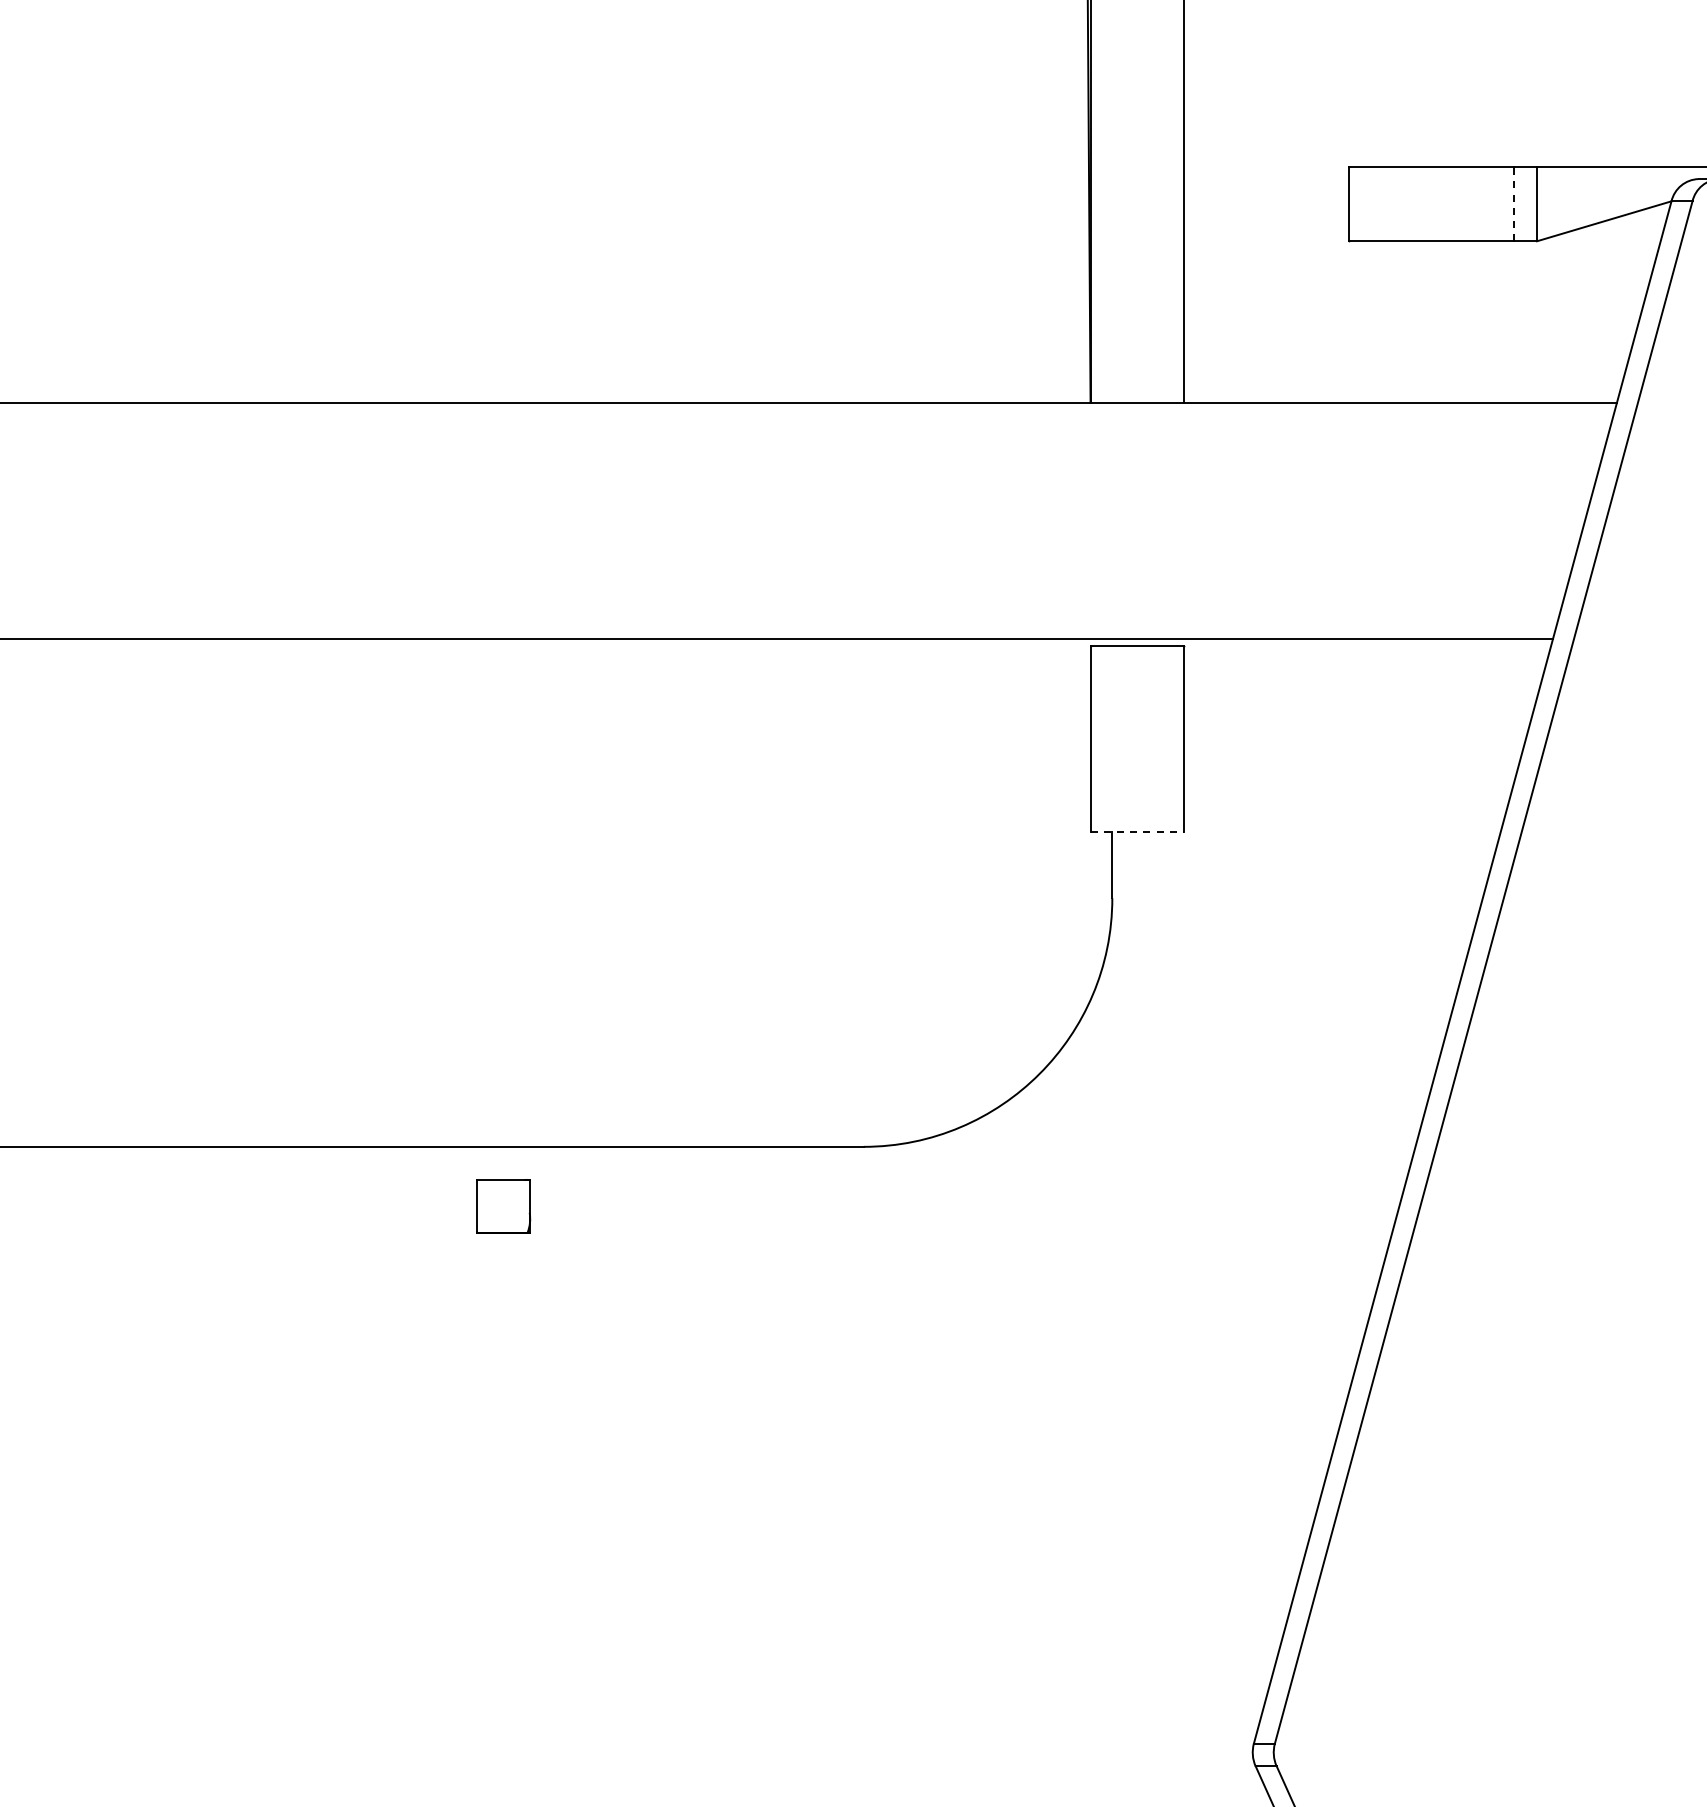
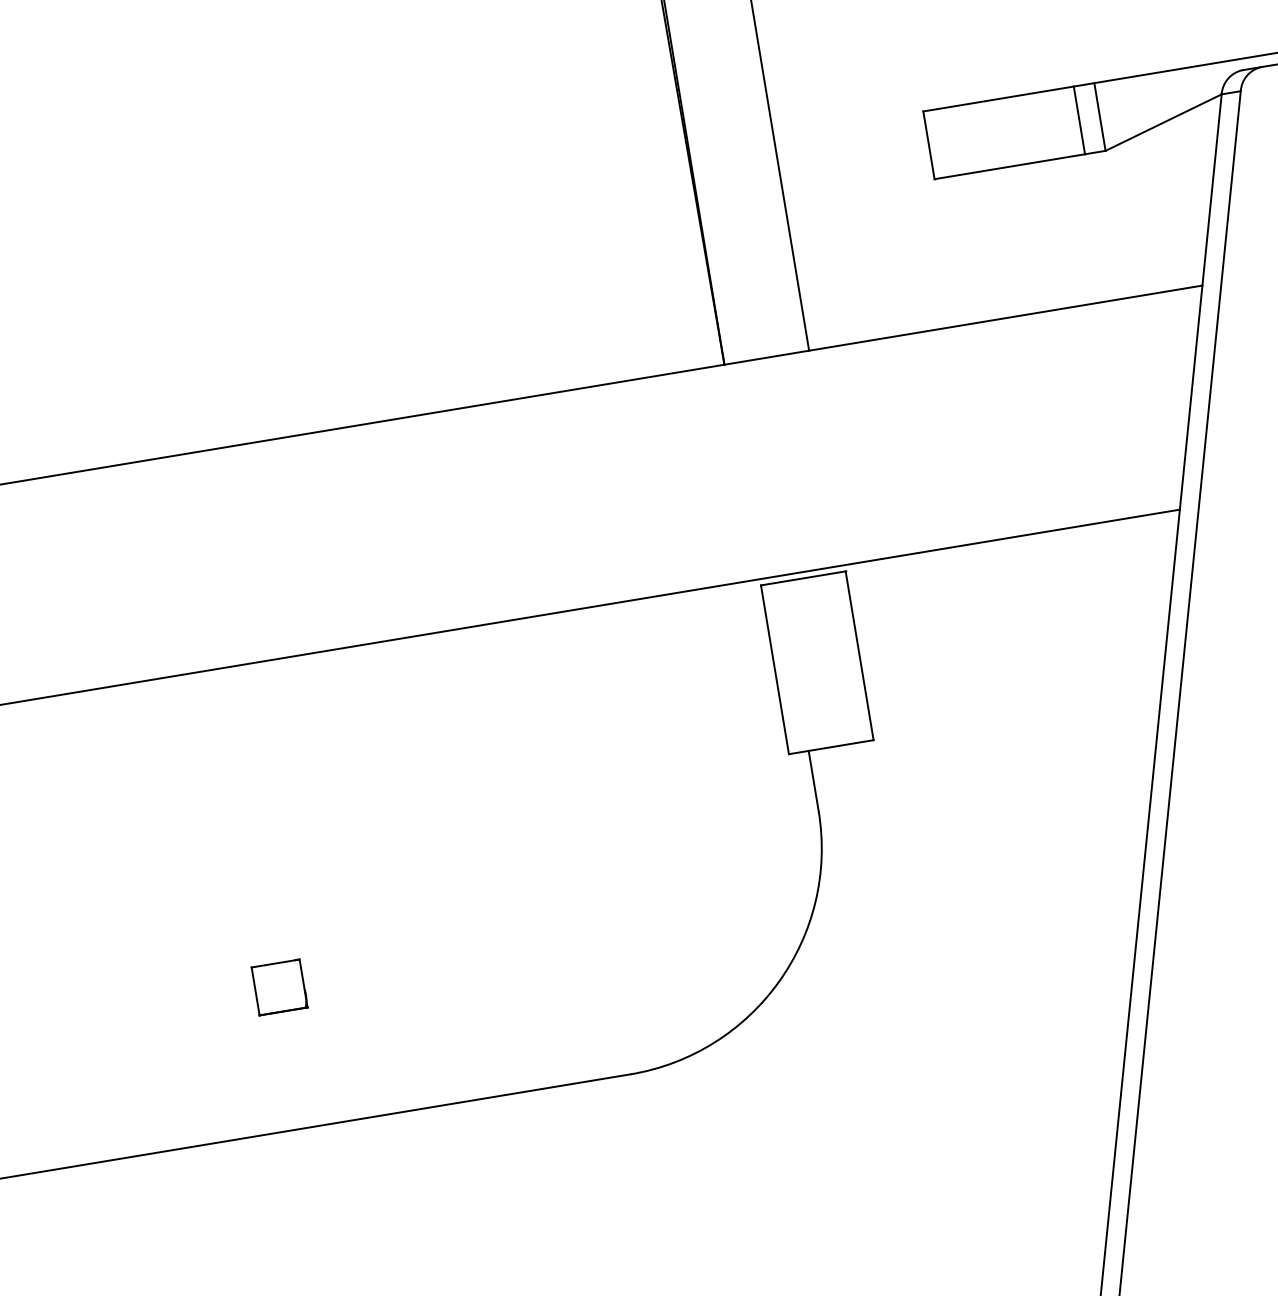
line: (1514, 203) -> (1079, 119), dashed -> solid
line: (1137, 831) -> (831, 746), dashed -> solid
part: (503, 1206) -> (279, 987), moved

